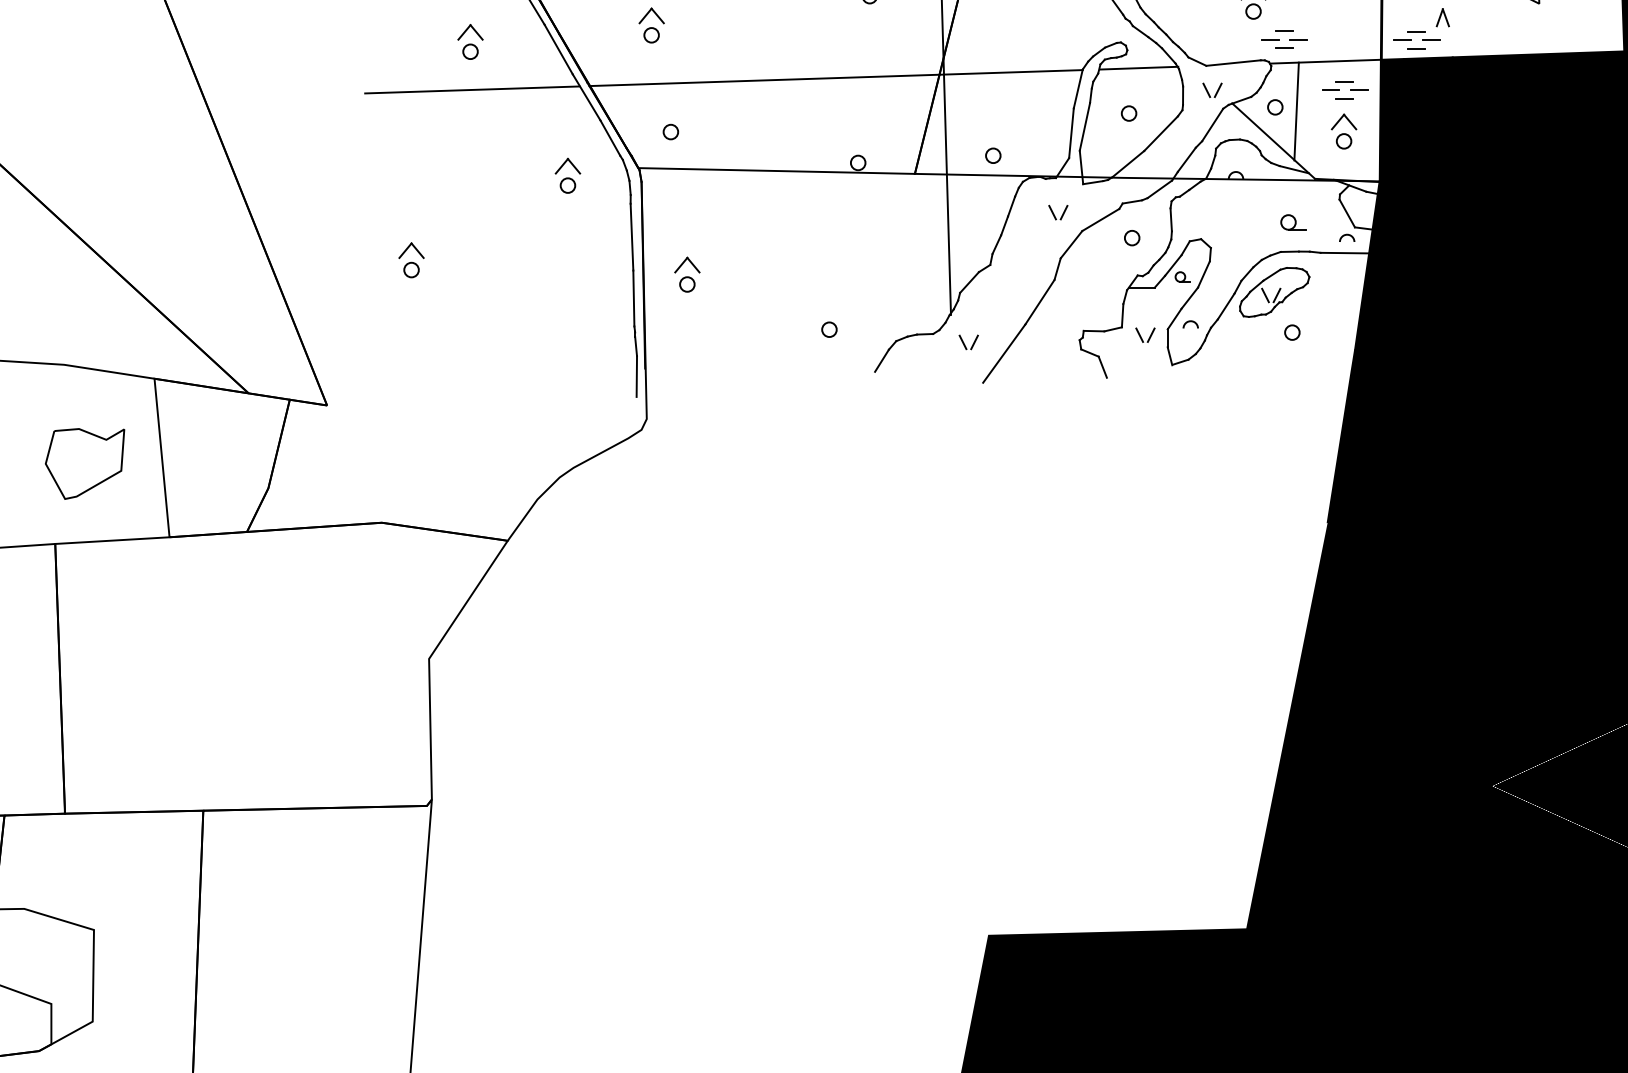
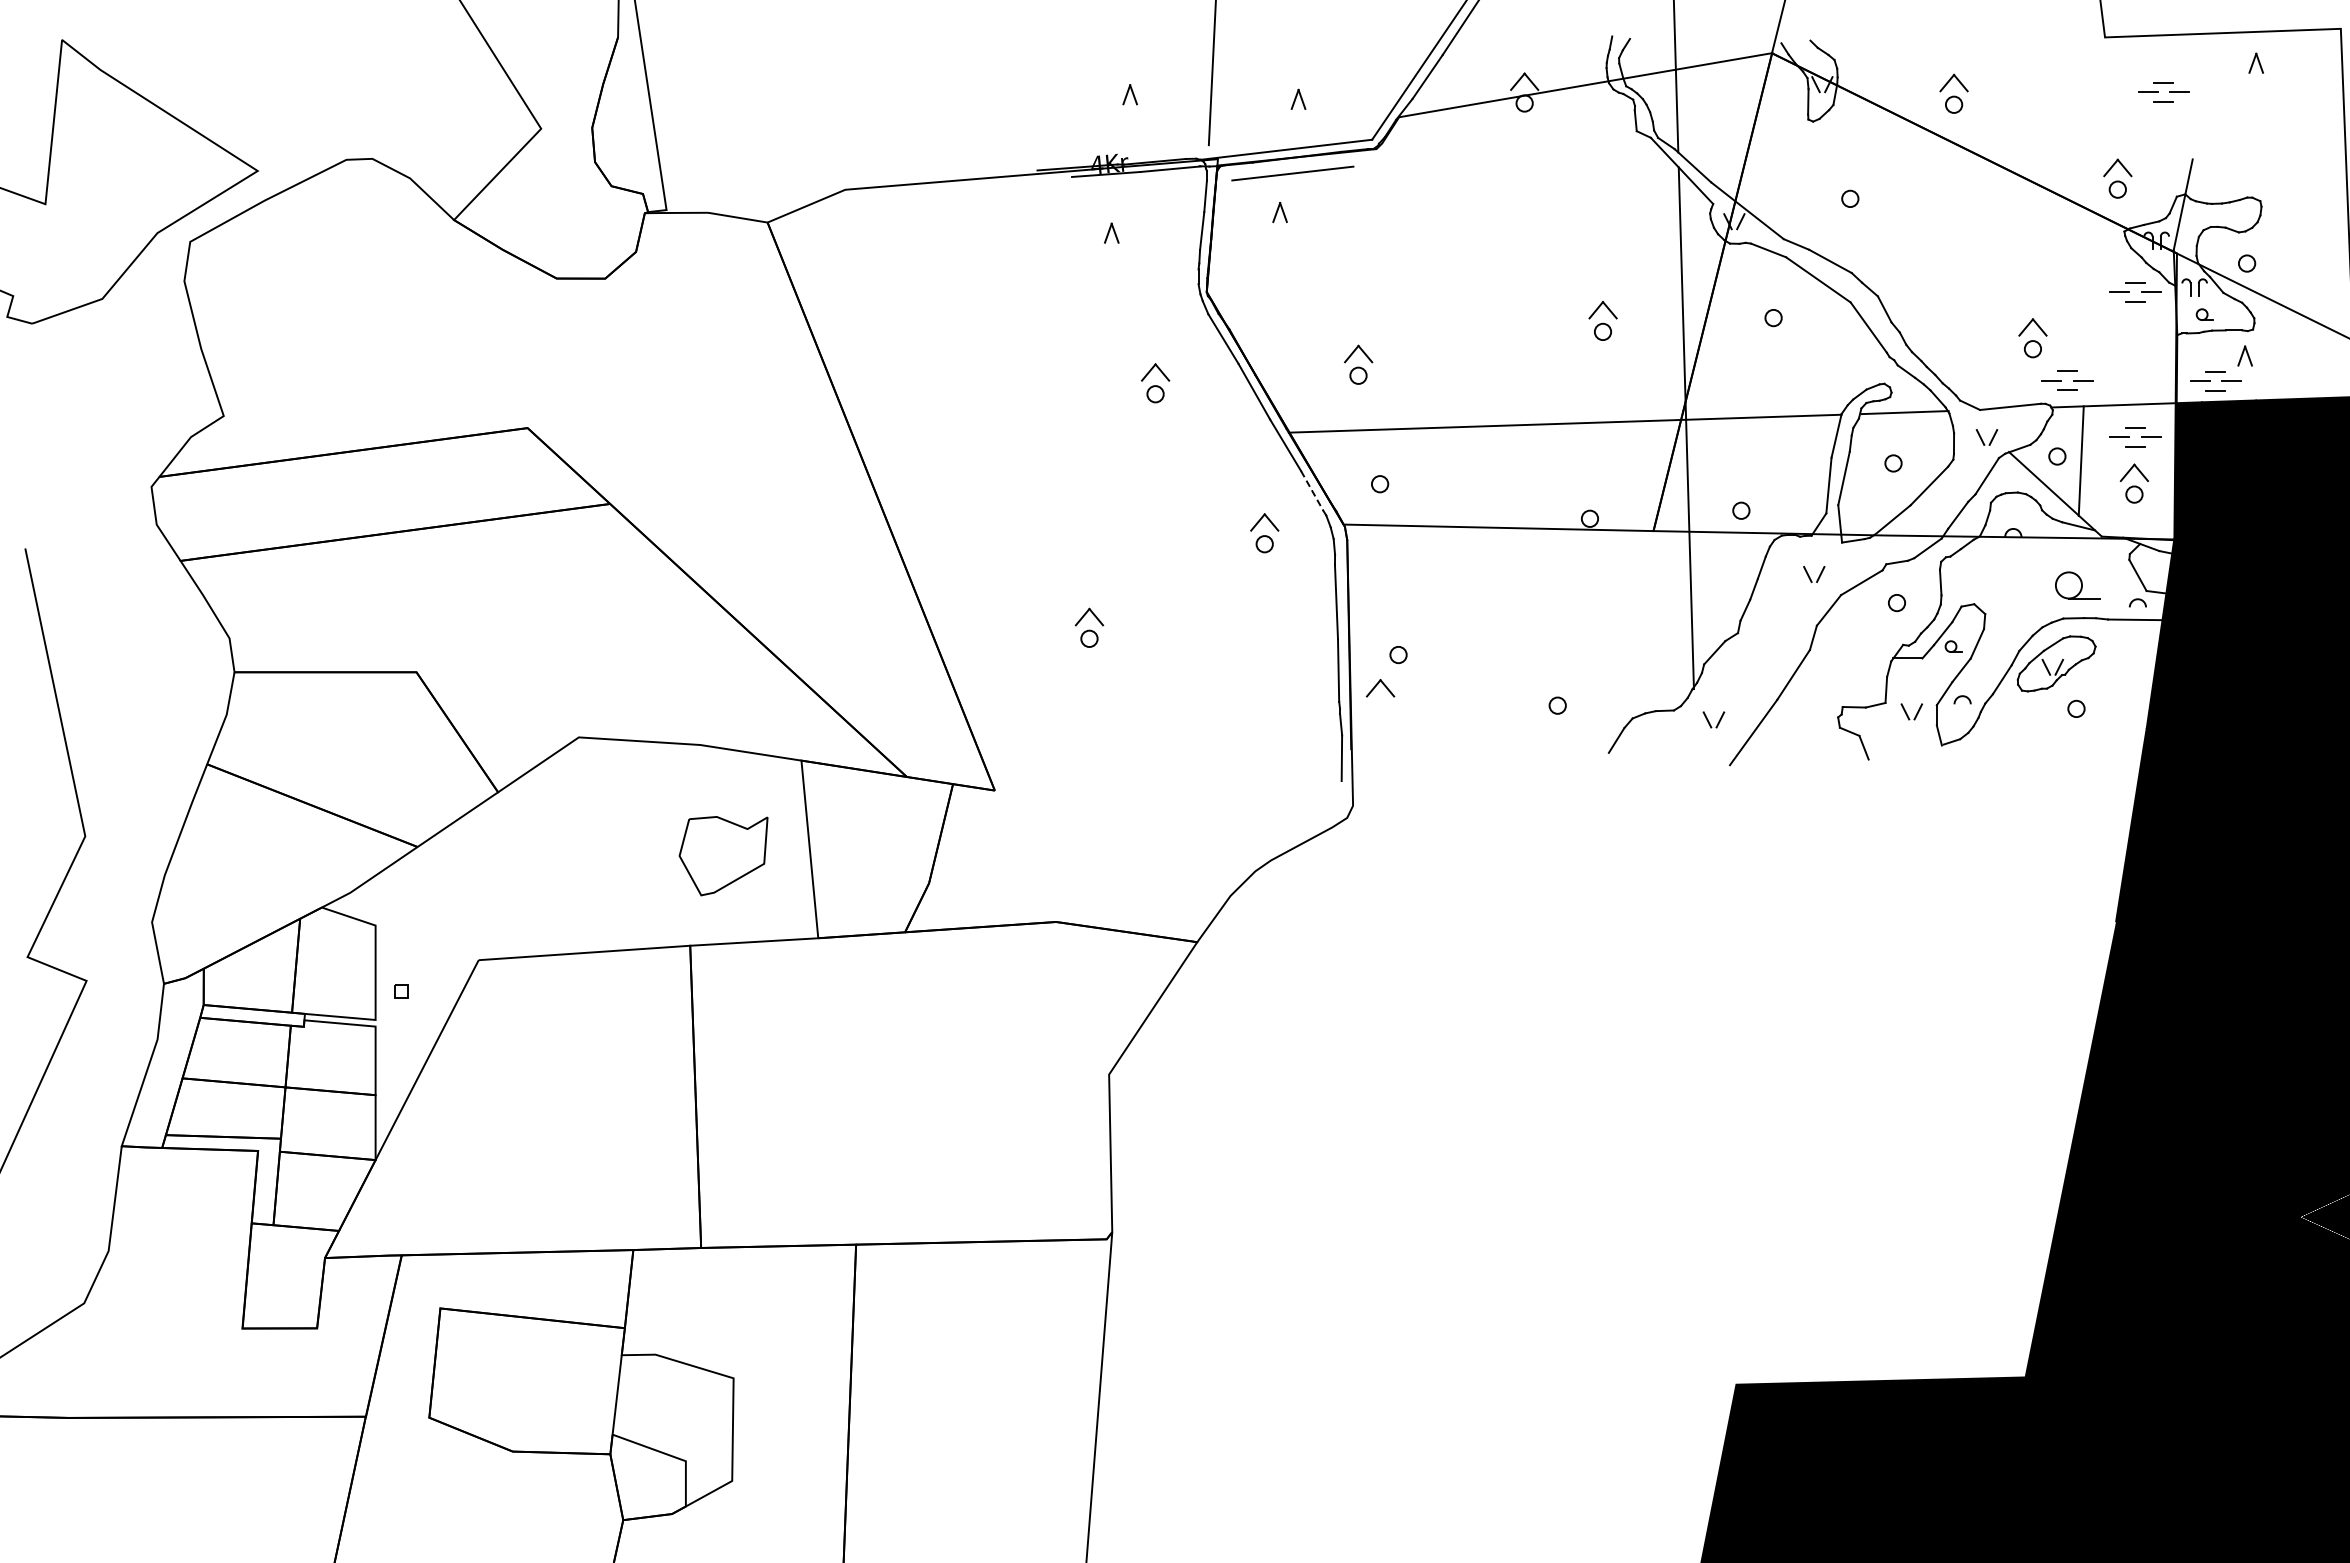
line: (472, 89) -> (1157, 436), removed
line: (610, 137) -> (1312, 490), solid -> dashed
part: (1293, 222) -> (2077, 585), size x1.6
part: (687, 265) -> (1380, 688), moved

